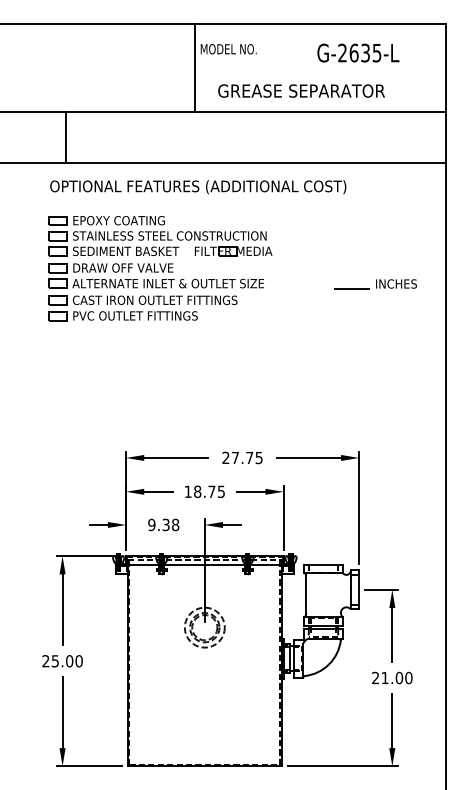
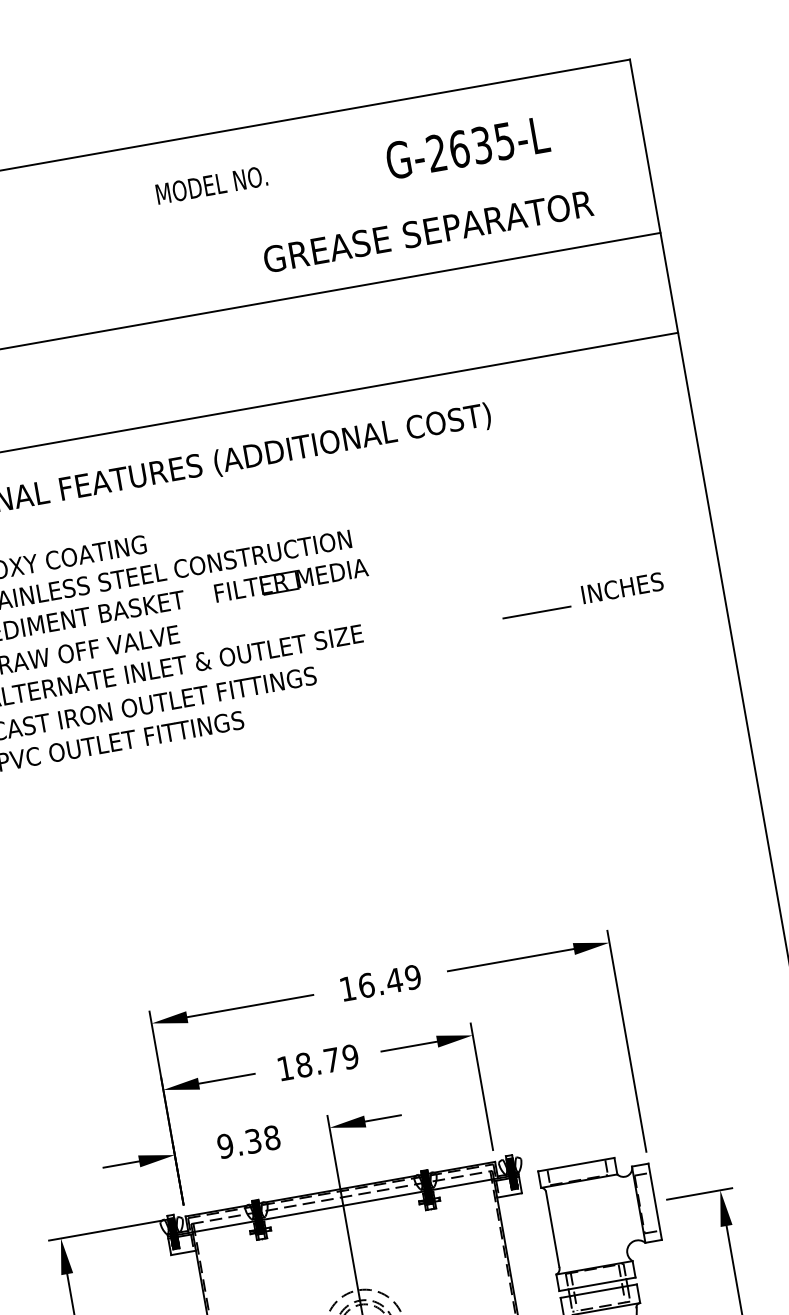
line: (195, 67) -> (152, 232), removed
text: (301, 90) -> (427, 230), moved
text: (242, 457) -> (380, 982), 27.75 -> 16.49
text: (221, 491) -> (350, 1056), 18.75 -> 18.79

